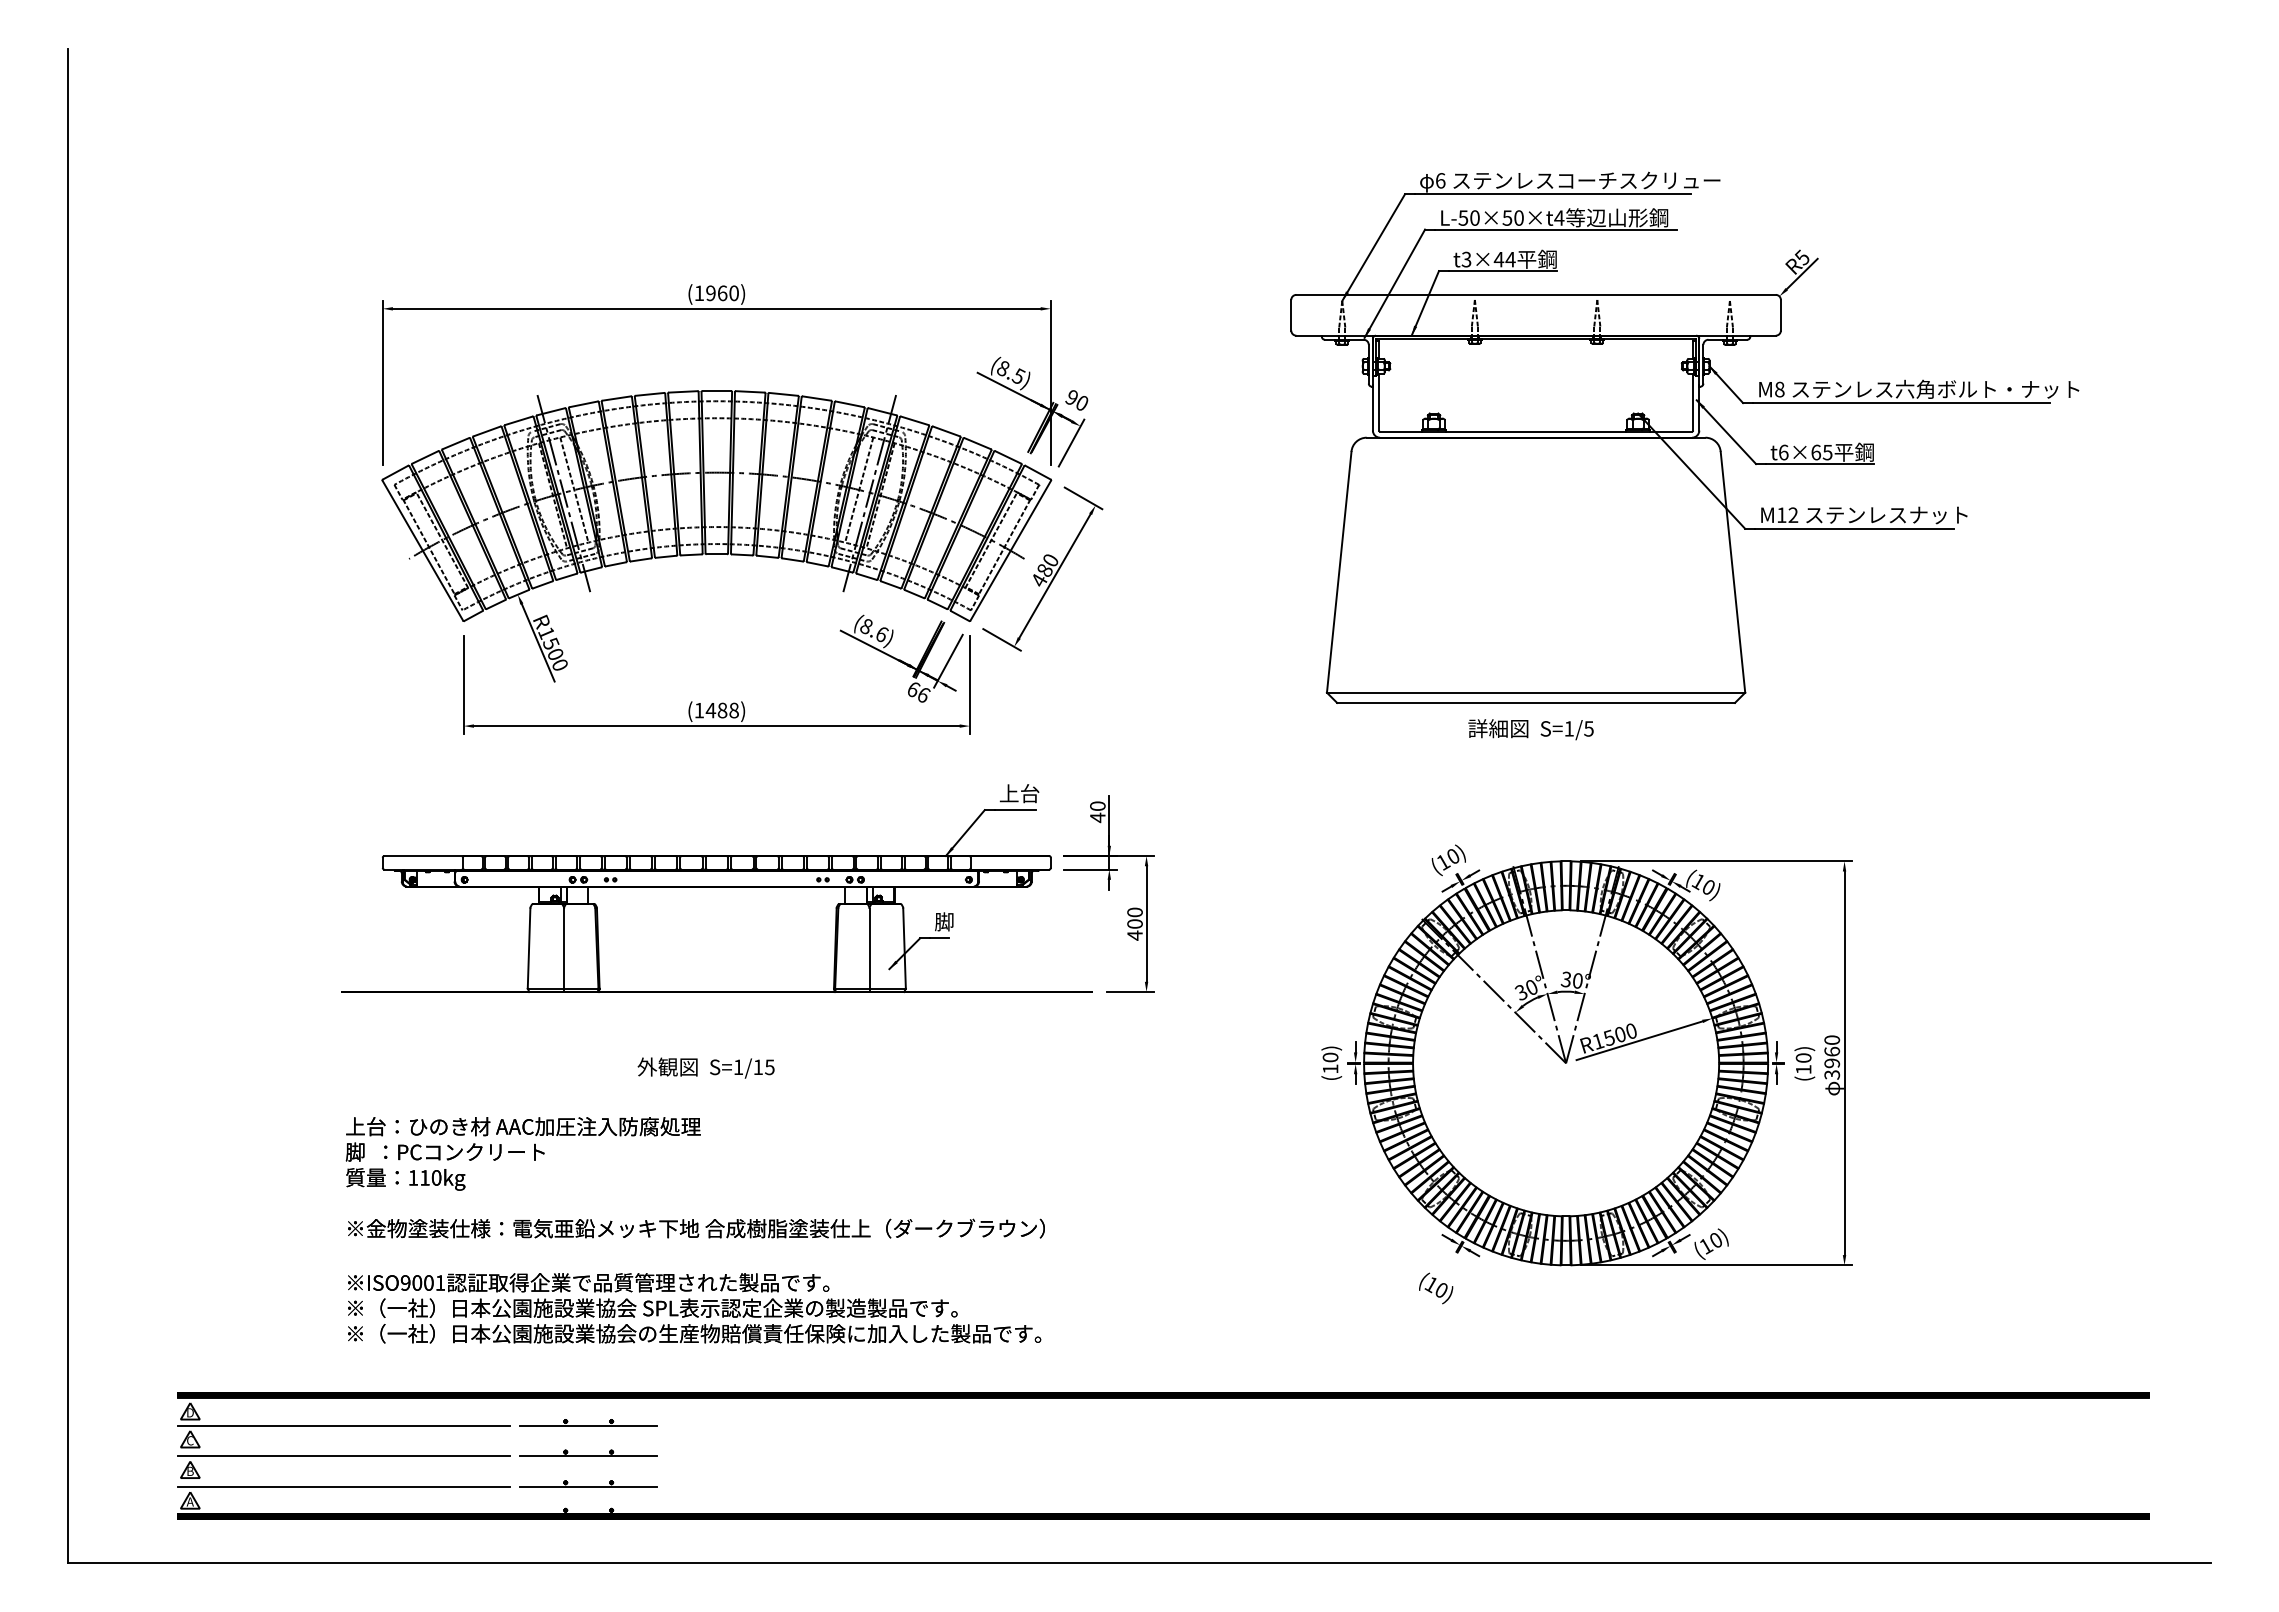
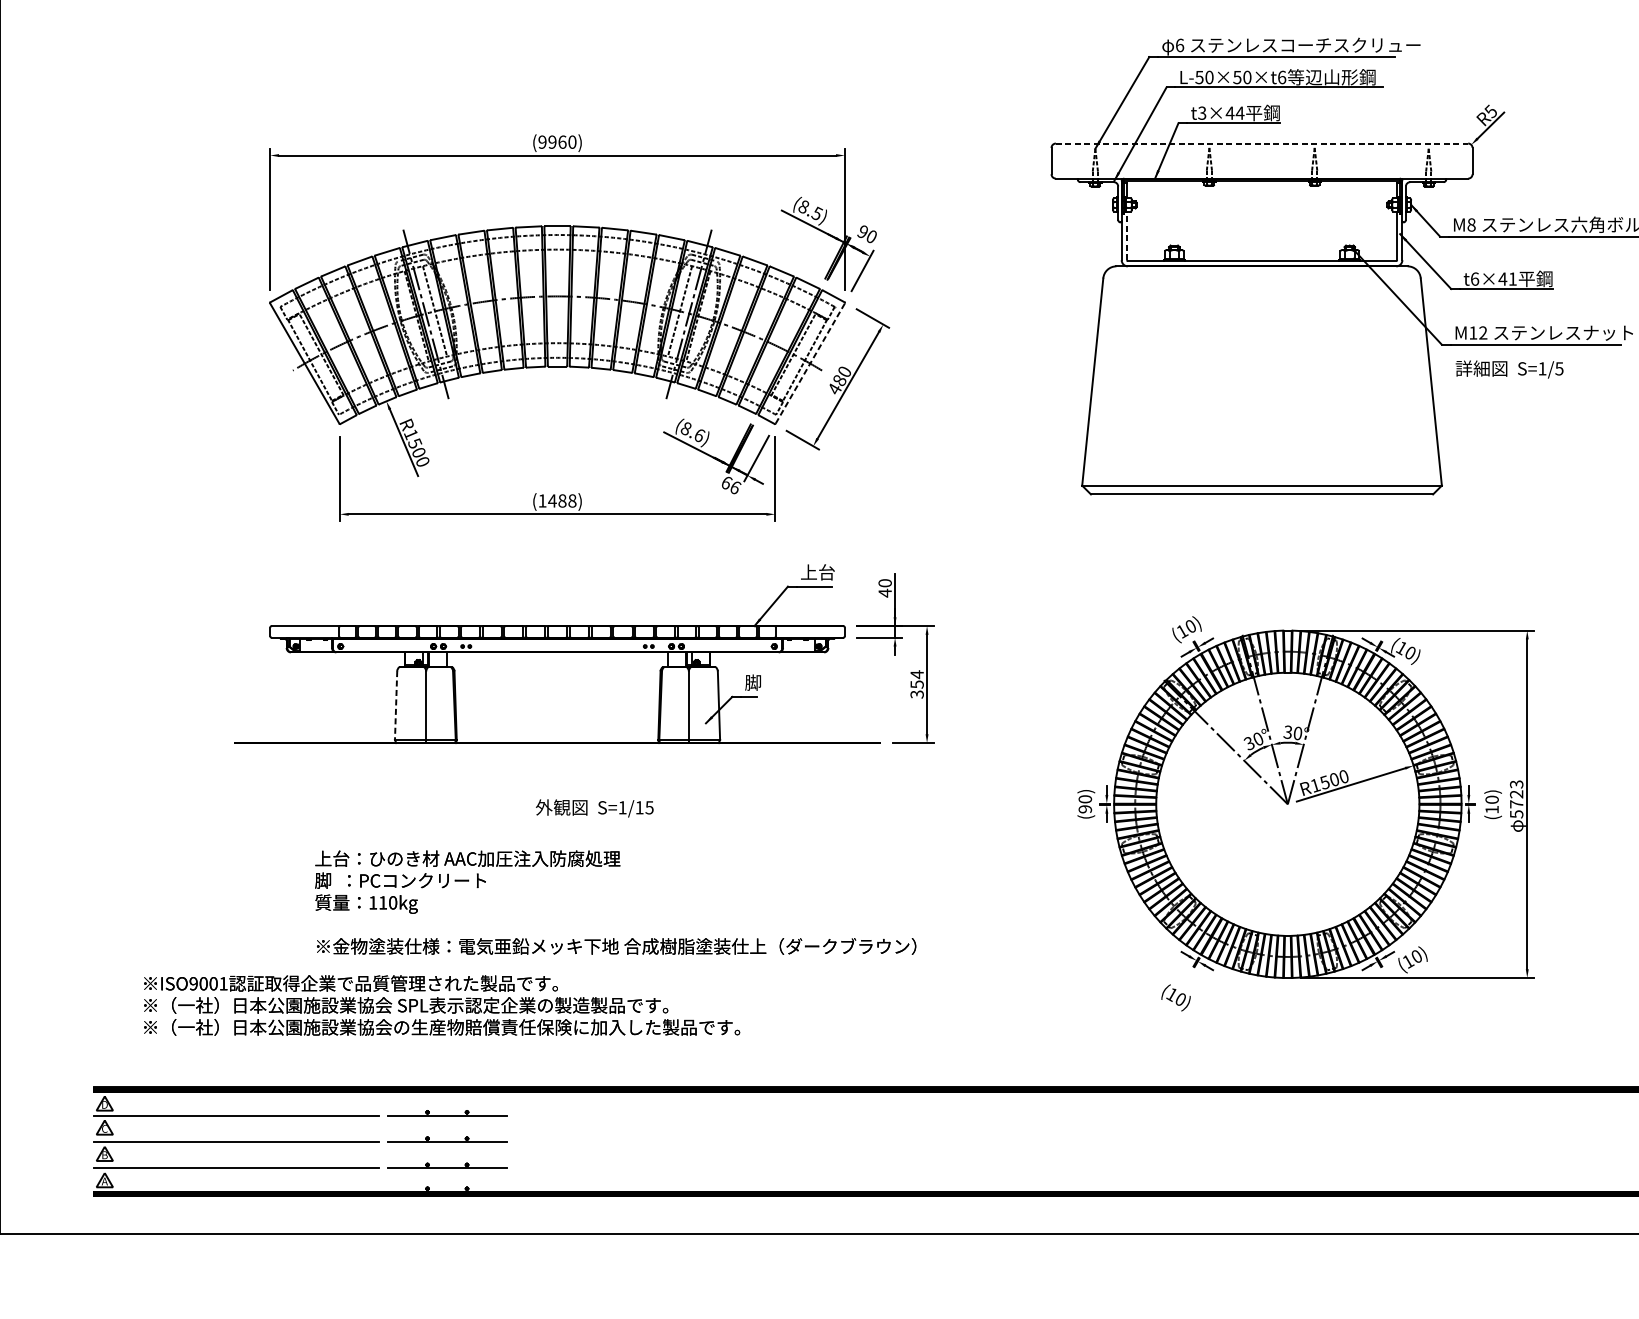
text: (1559, 217) -> (1282, 77), L-50×50×t4 -> L-50×50×t6
text: (699, 293) -> (542, 142), (1960) -> (9960)
line: (1536, 294) -> (1262, 143), solid -> dashed
line: (1379, 401) -> (1127, 235), solid -> dashed
text: (1821, 452) -> (1507, 279), t6×65 -> t6×41
line: (1010, 550) -> (810, 363), solid -> dashed
text: (1530, 729) -> (1509, 369), moved
text: (1134, 923) -> (916, 684), 400 -> 354
line: (529, 948) -> (396, 705), solid -> dashed
text: (1832, 1057) -> (1516, 799), 3960 -> 5723
text: (705, 1067) -> (594, 807), moved
text: (1330, 1068) -> (1085, 808), (10) -> (90)
text: (694, 1177) -> (614, 902), moved
text: (694, 1308) -> (442, 1005), moved

